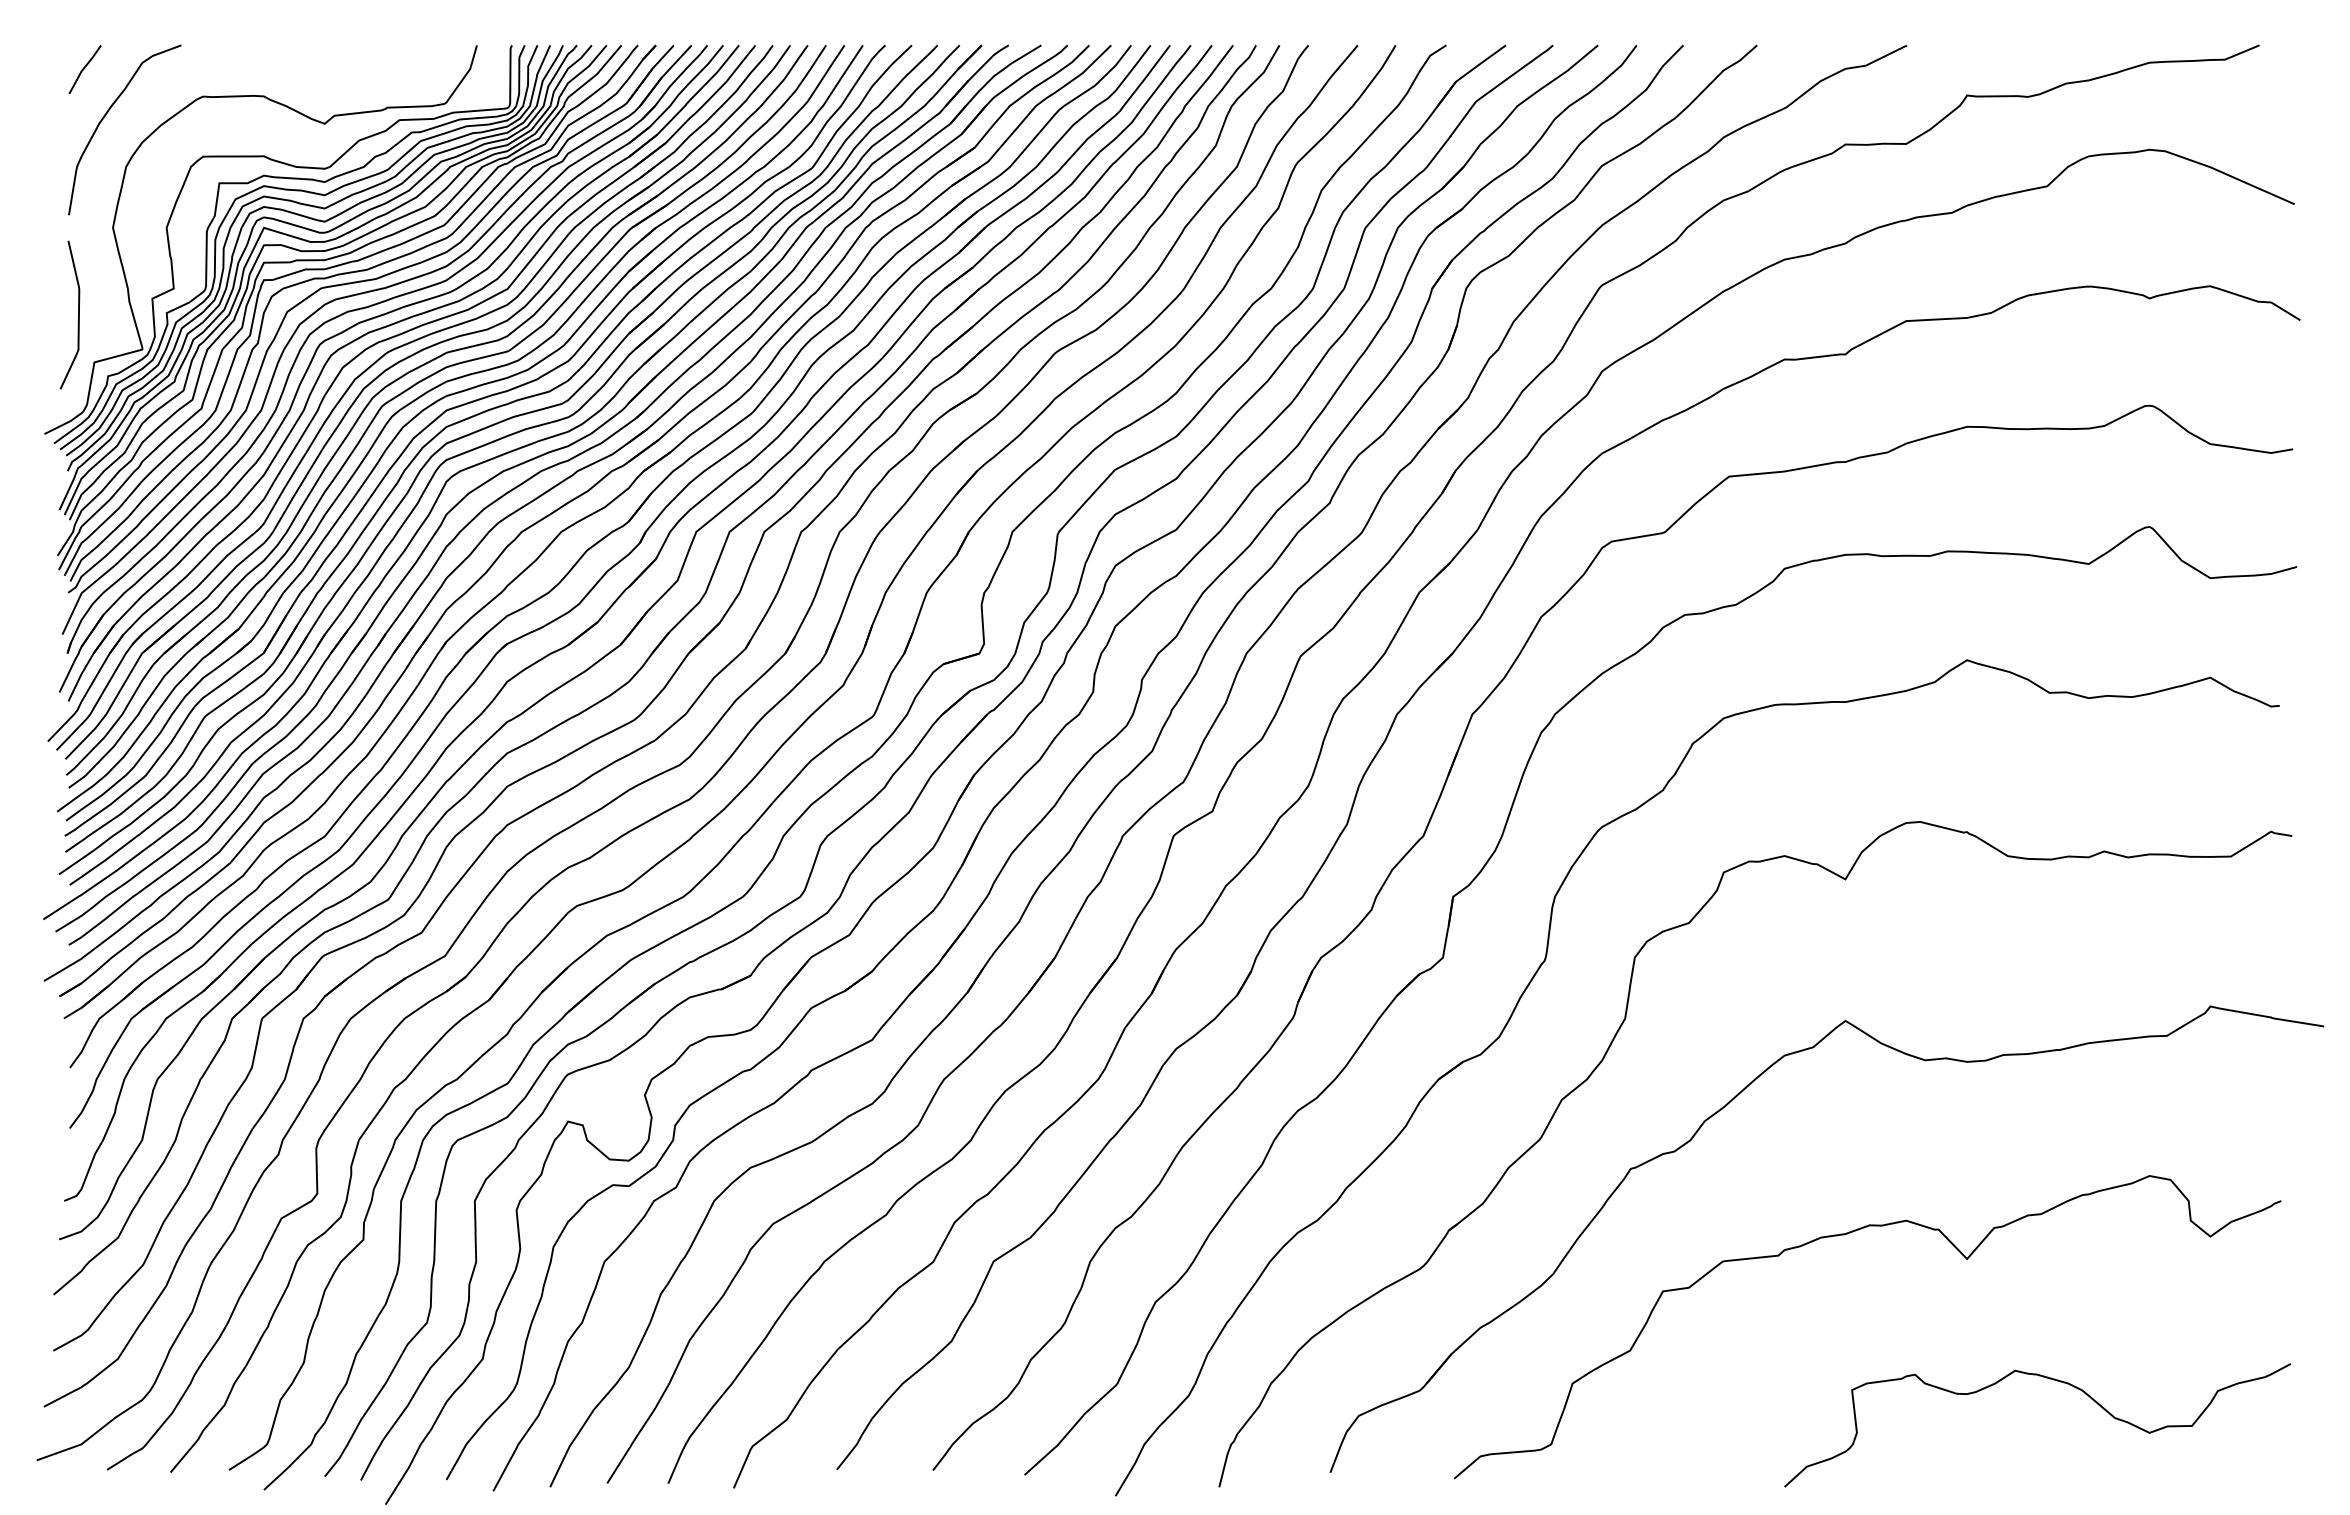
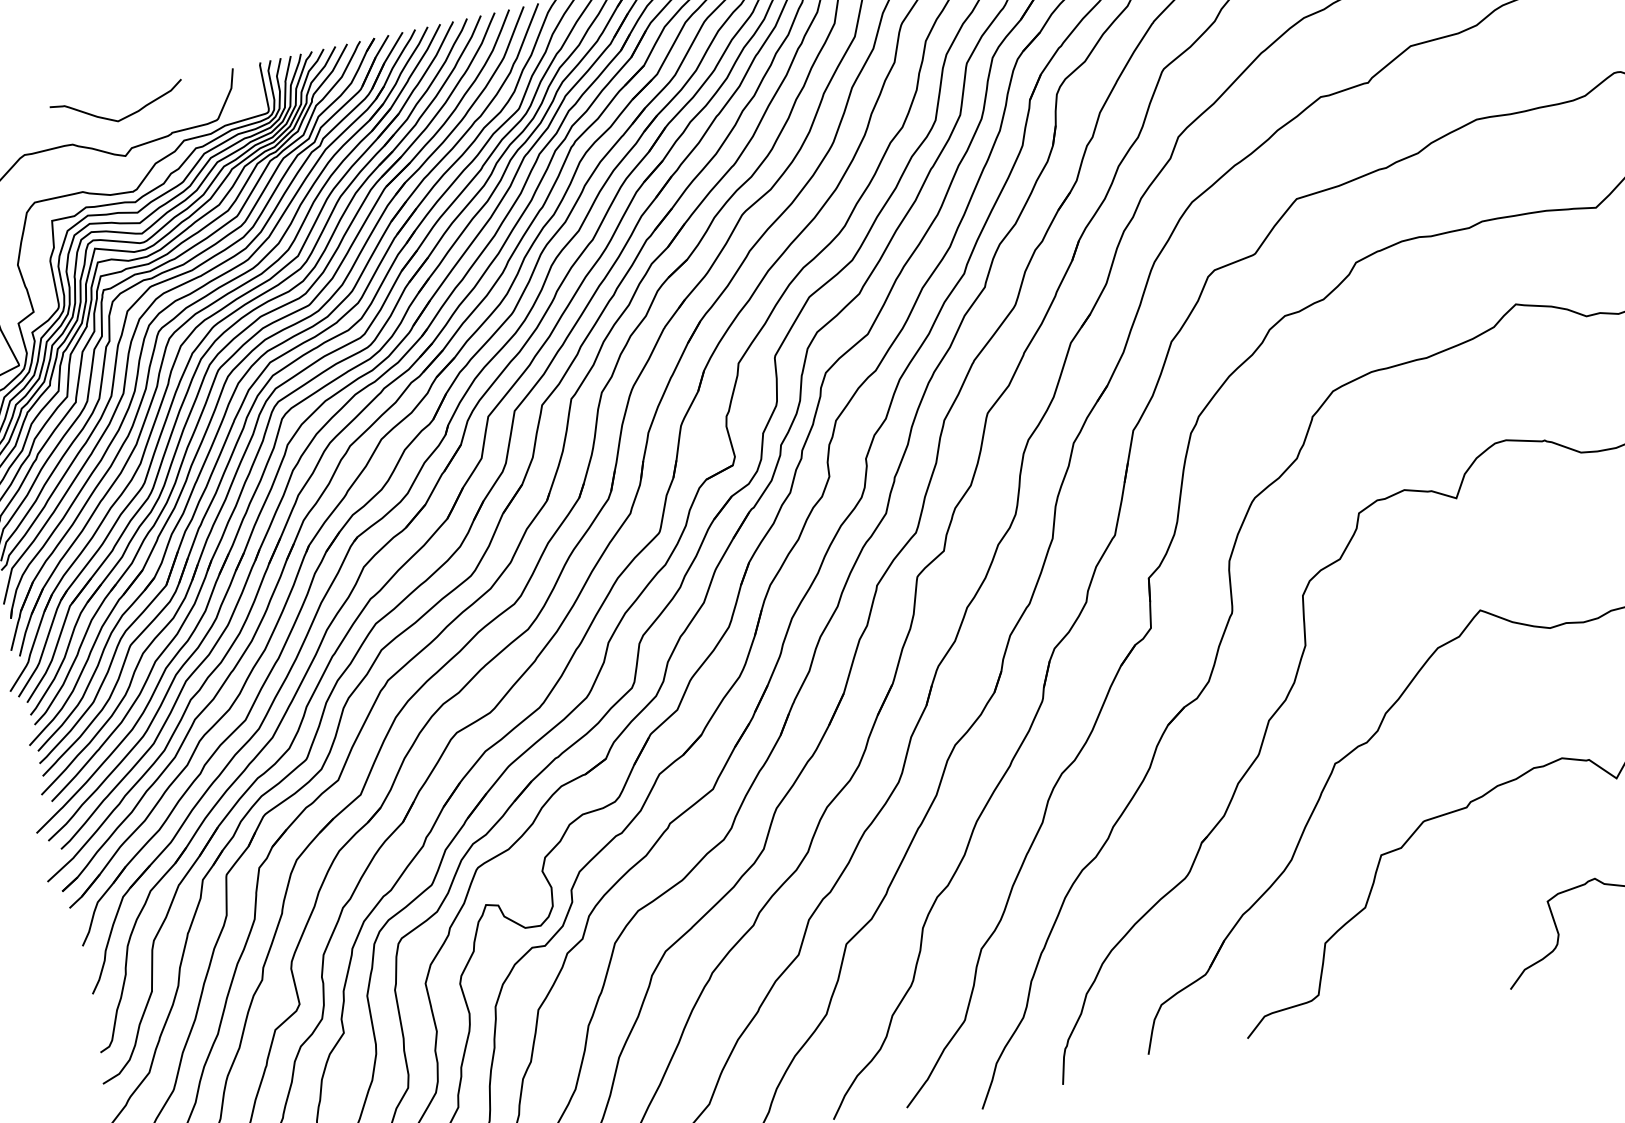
curve: (333, 76) -> (124, 117), added

